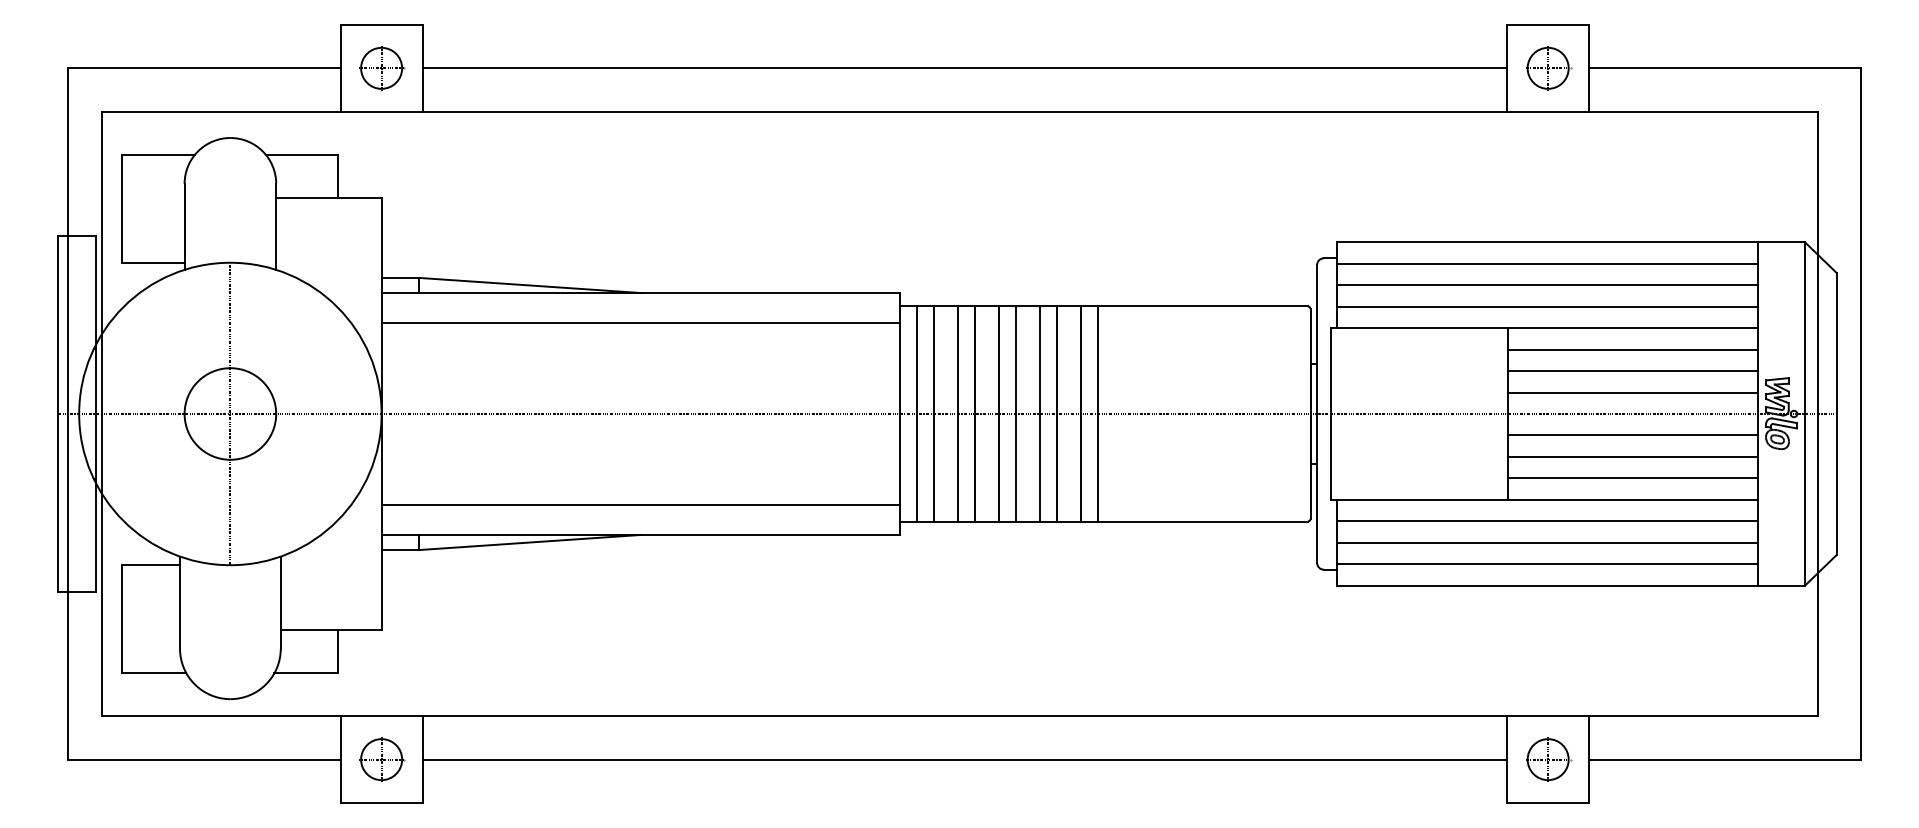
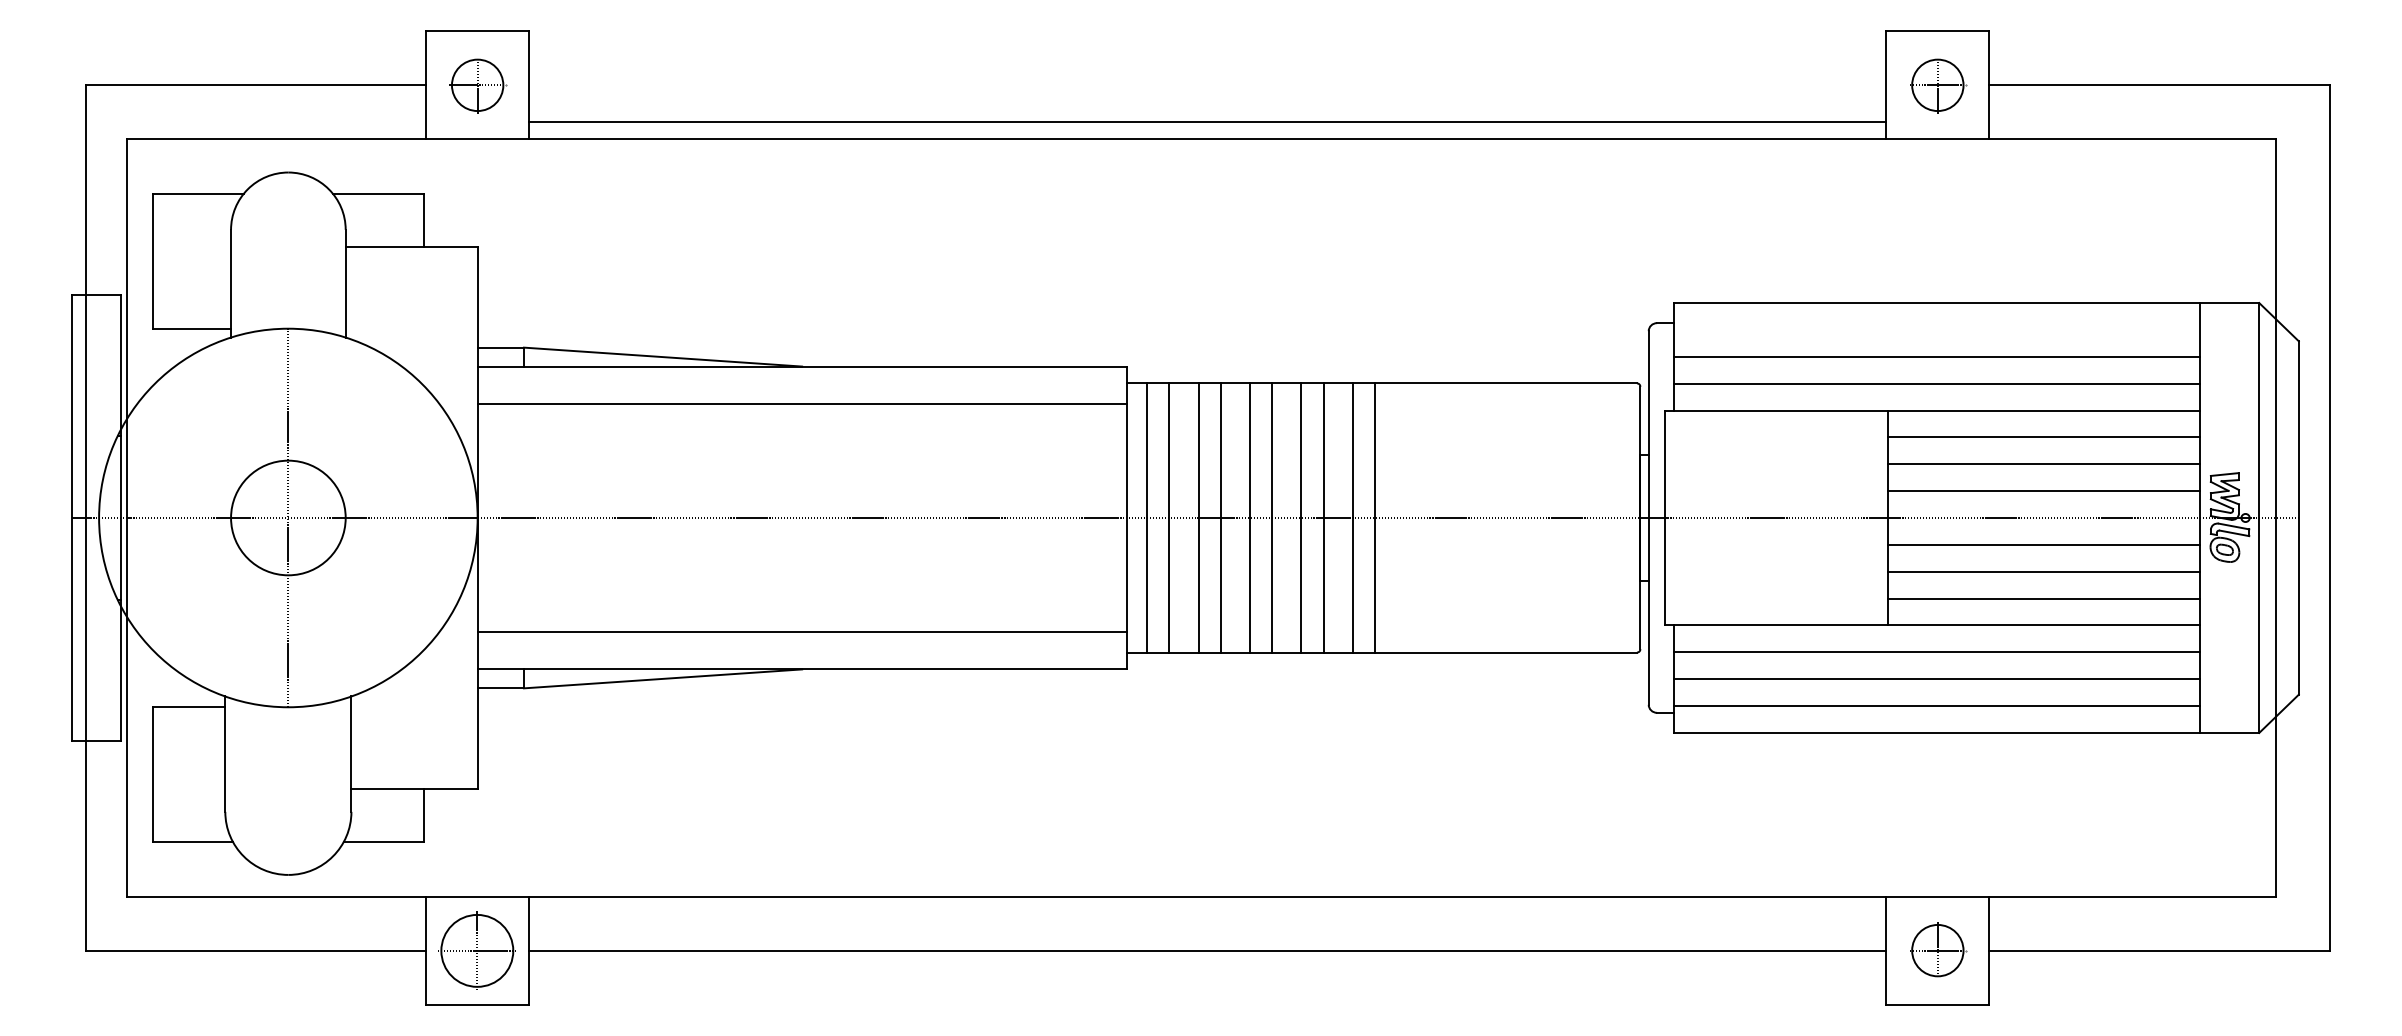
line: (964, 68) -> (1207, 122), moved
line: (1547, 263) -> (1936, 329), removed
part: (382, 758) -> (478, 949), size x1.4

